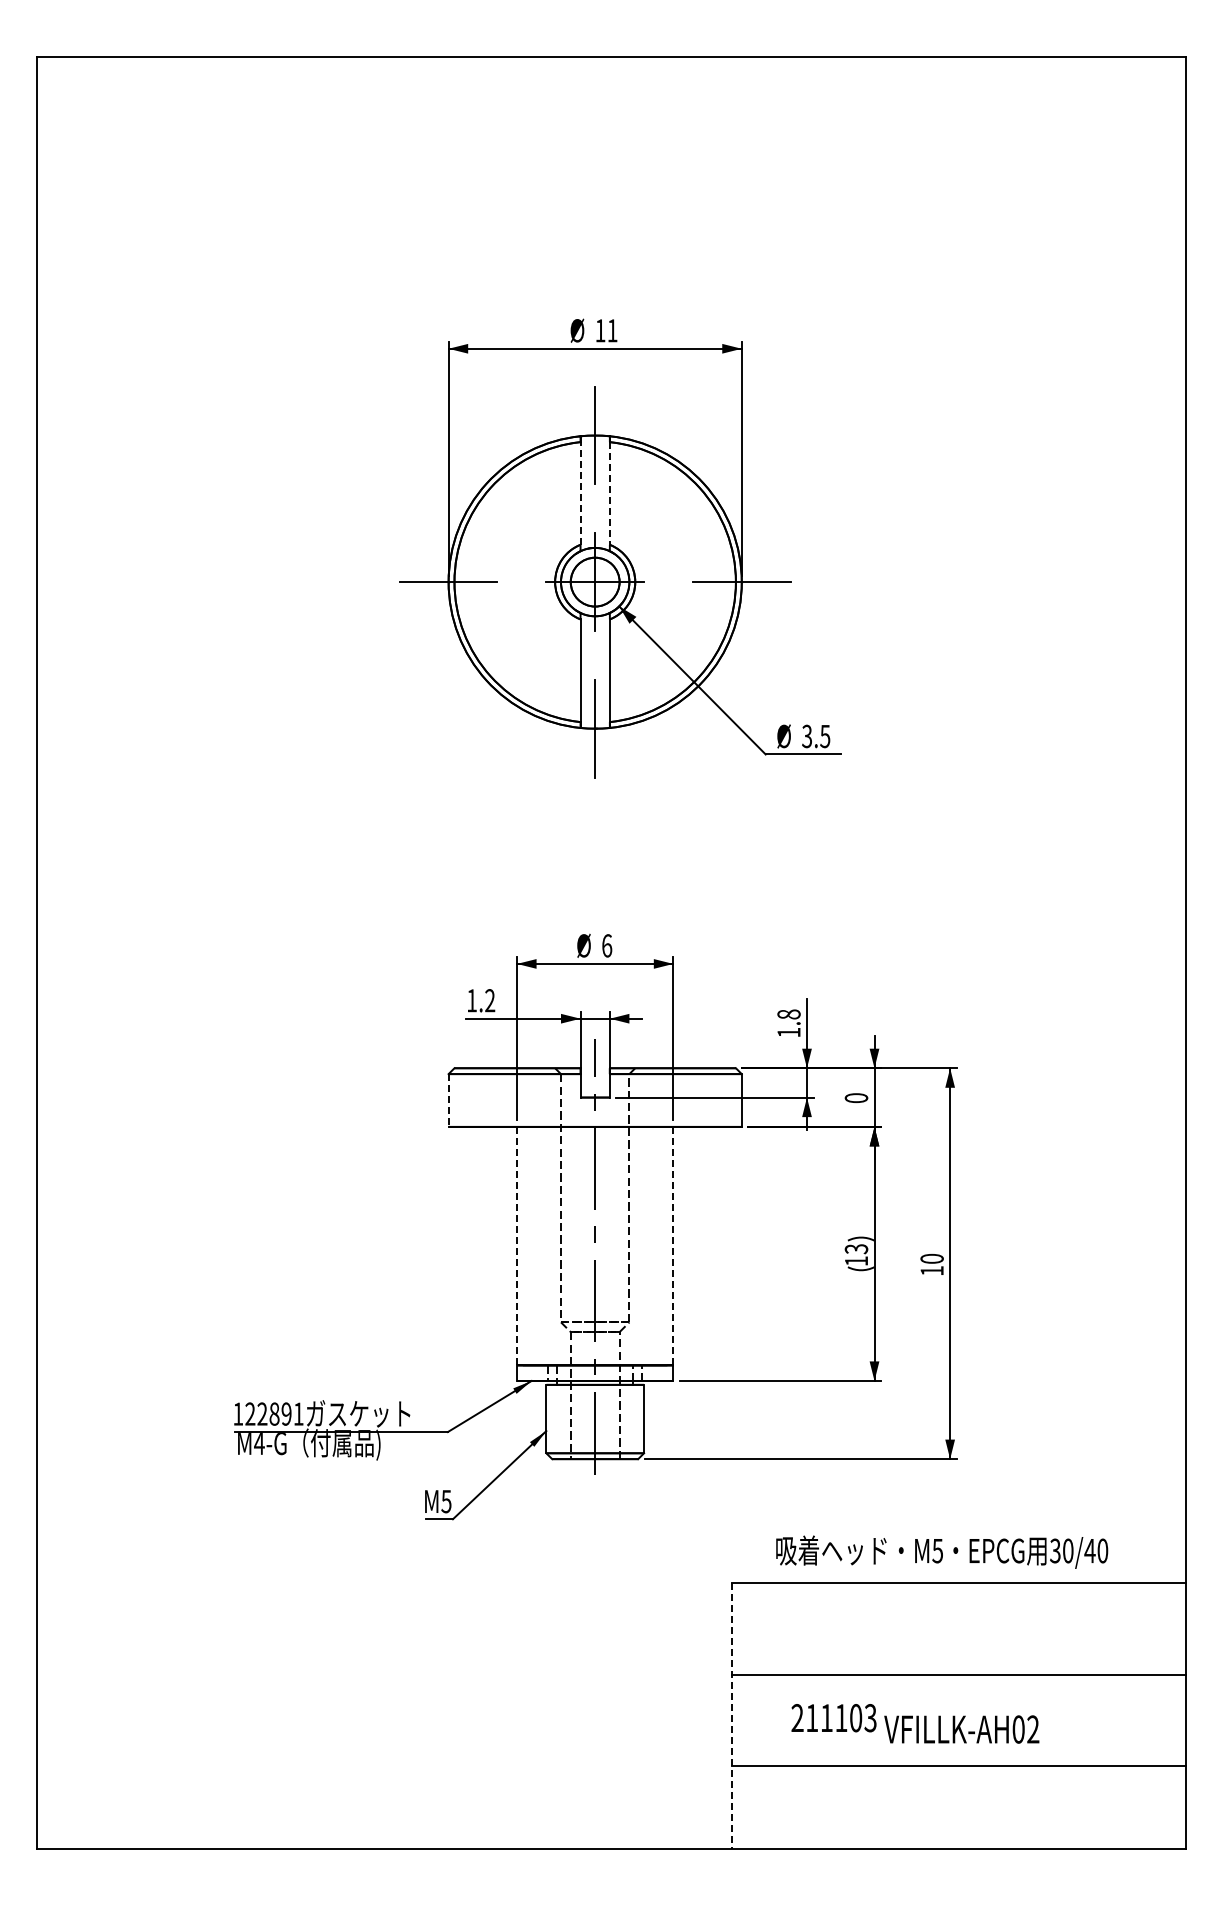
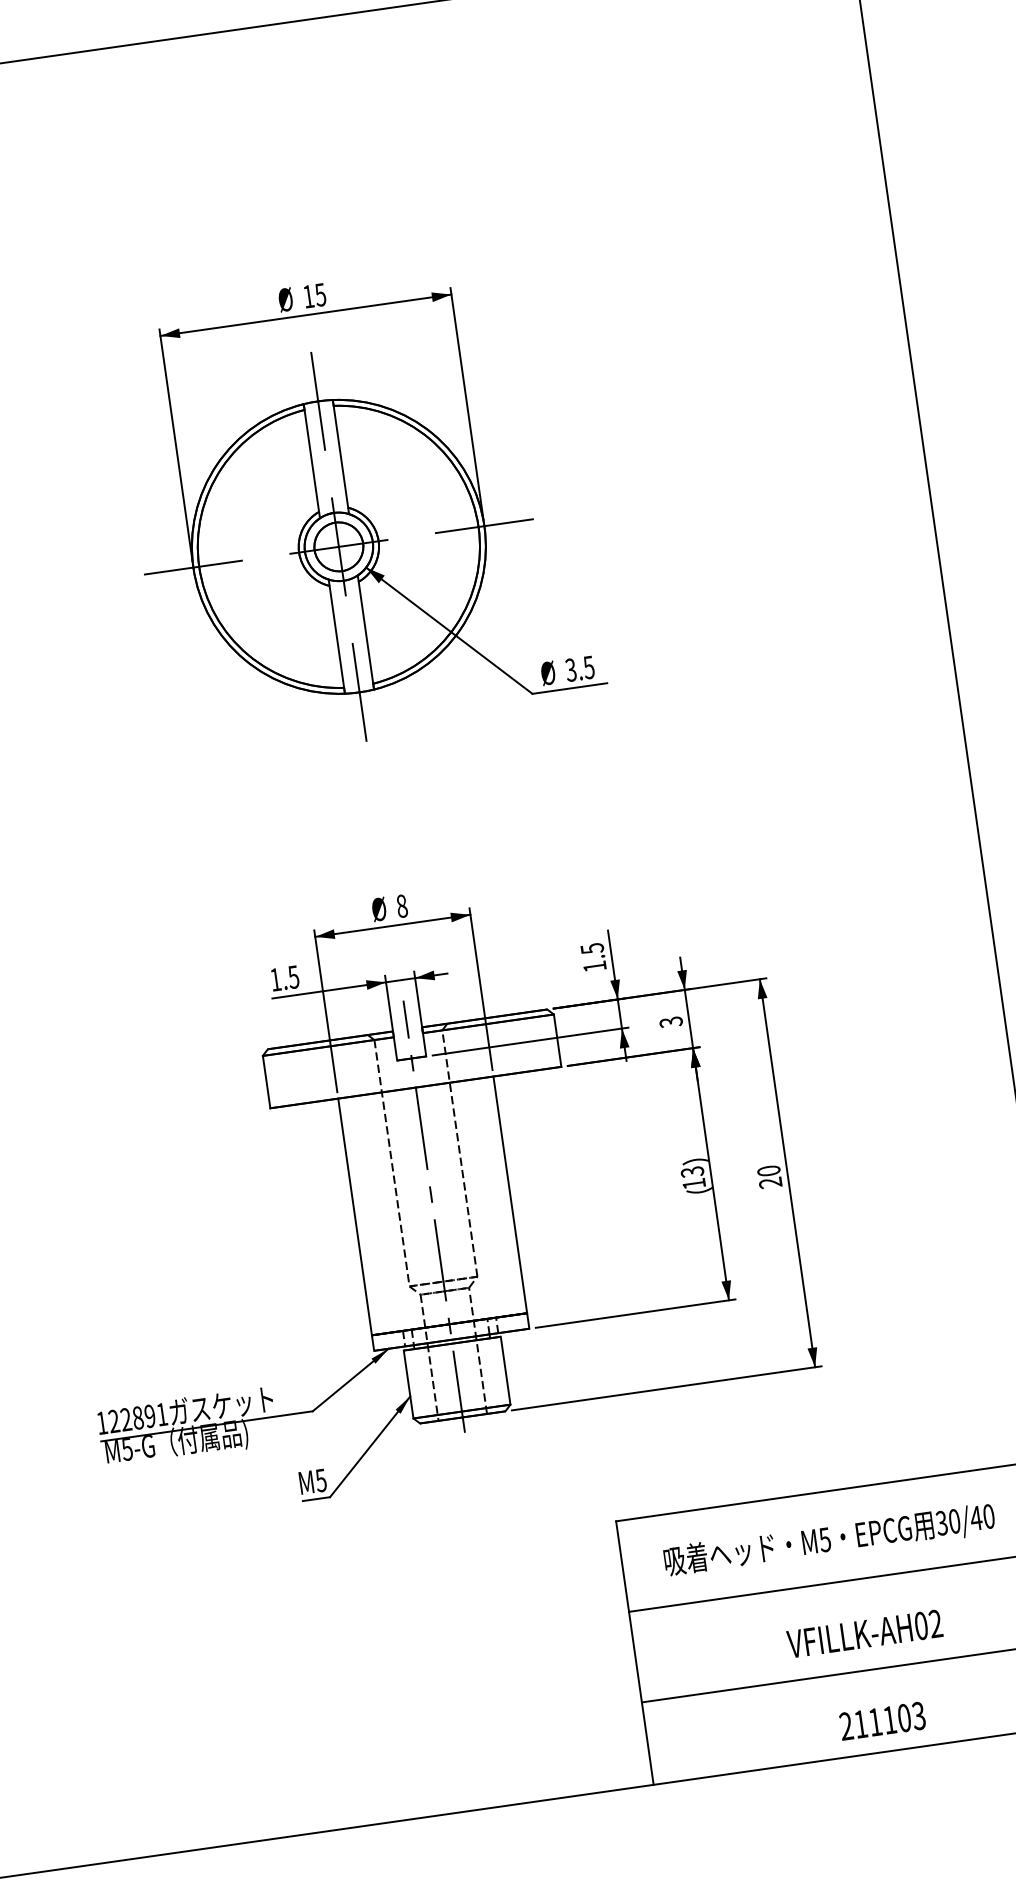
text: (612, 330) -> (320, 294), 11 -> 15
line: (580, 492) -> (311, 459), dashed -> solid
line: (609, 493) -> (340, 456), dashed -> solid
text: (607, 945) -> (402, 905), 6 -> 8
text: (490, 1000) -> (294, 976), 1.2 -> 1.5
text: (788, 1014) -> (591, 948), 1.8 -> 1.5
text: (856, 1098) -> (671, 1022), 0 -> 3
line: (448, 1100) -> (266, 1082), dashed -> solid
line: (673, 1245) -> (510, 1194), dashed -> solid
line: (517, 1246) -> (355, 1217), dashed -> solid
text: (931, 1270) -> (769, 1182), 10 -> 20
text: (259, 1444) -> (127, 1450), M4-G -> M5-G
text: (942, 1551) -> (829, 1539), moved
line: (732, 1716) -> (635, 1653), dashed -> solid
text: (833, 1718) -> (882, 1721), moved

